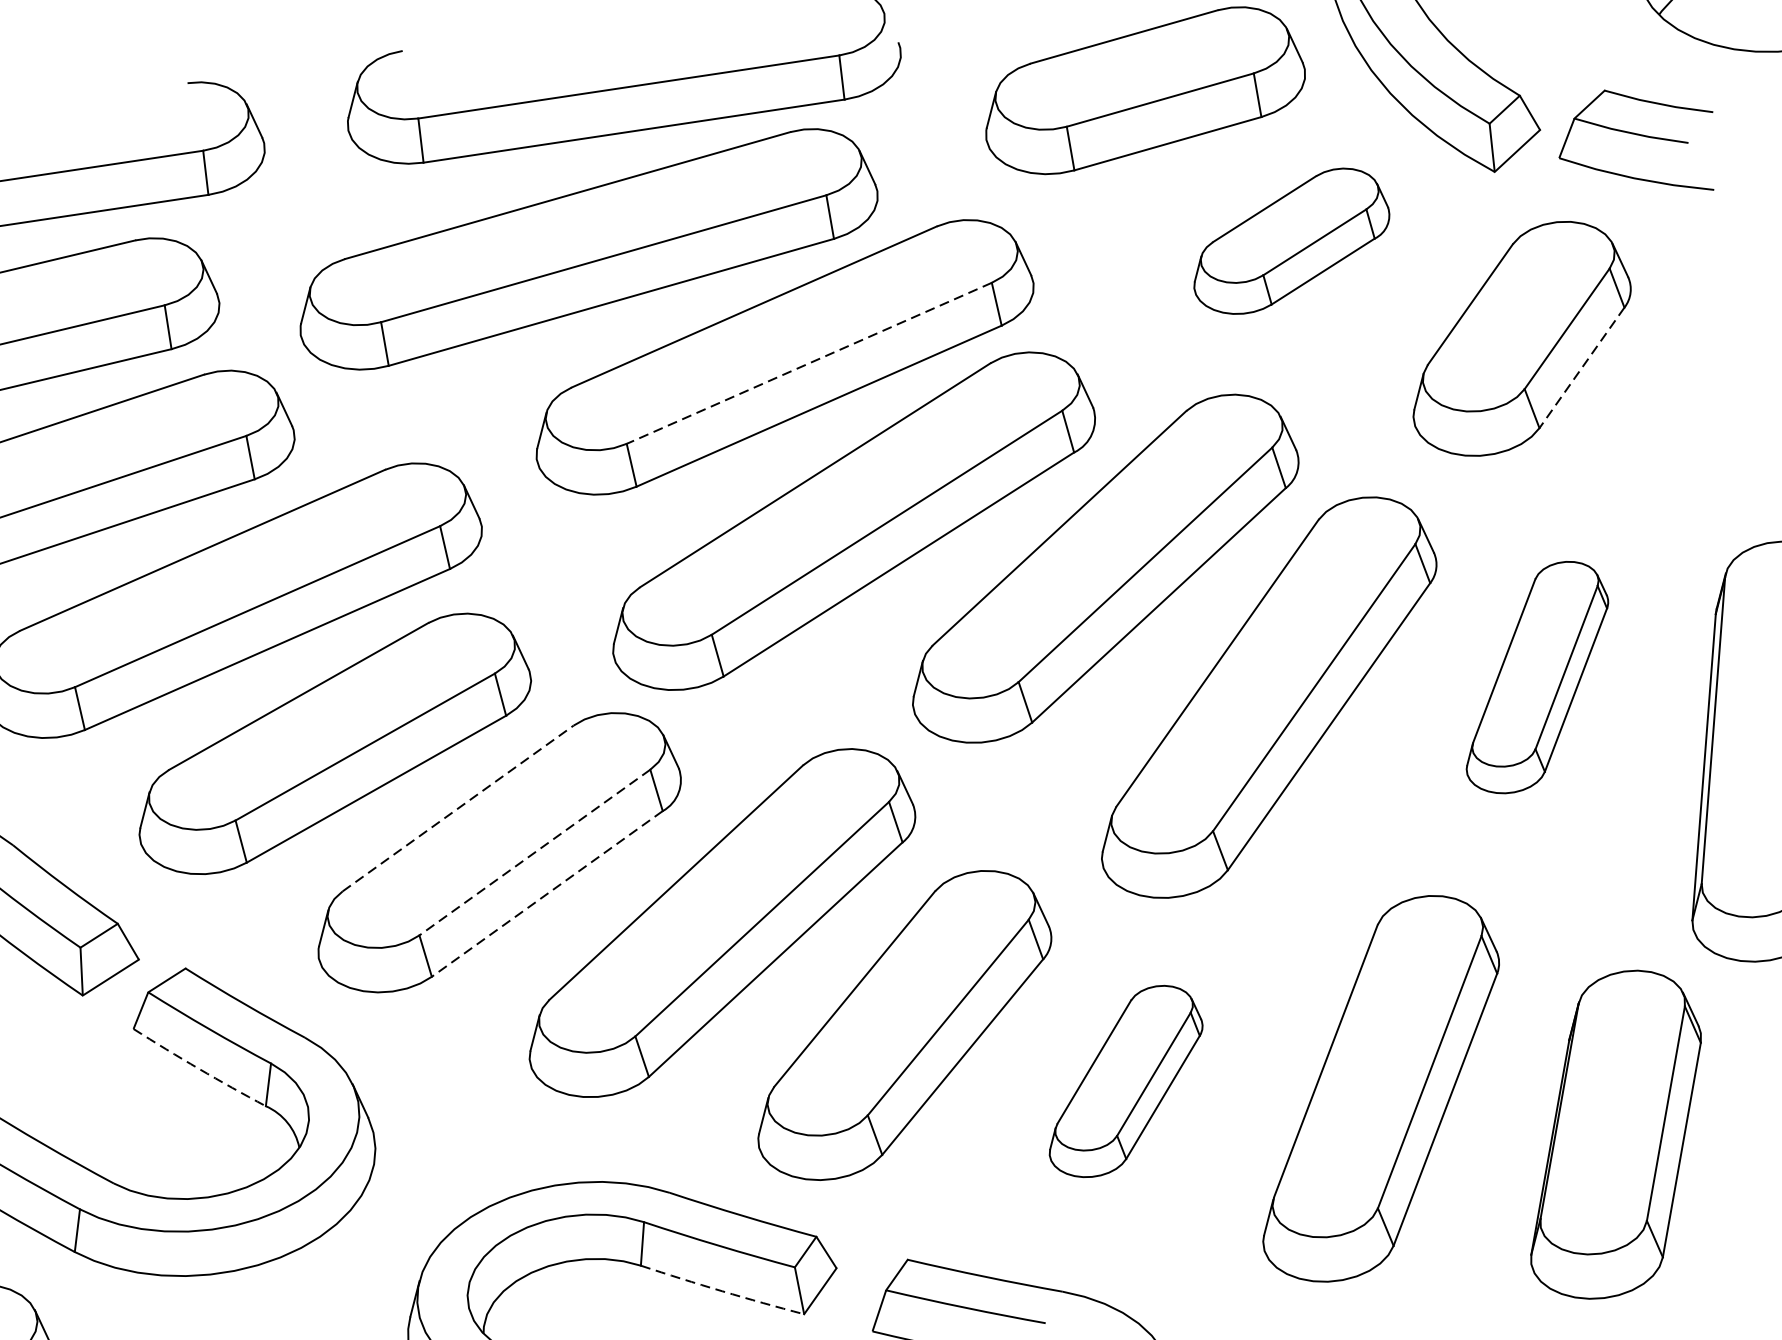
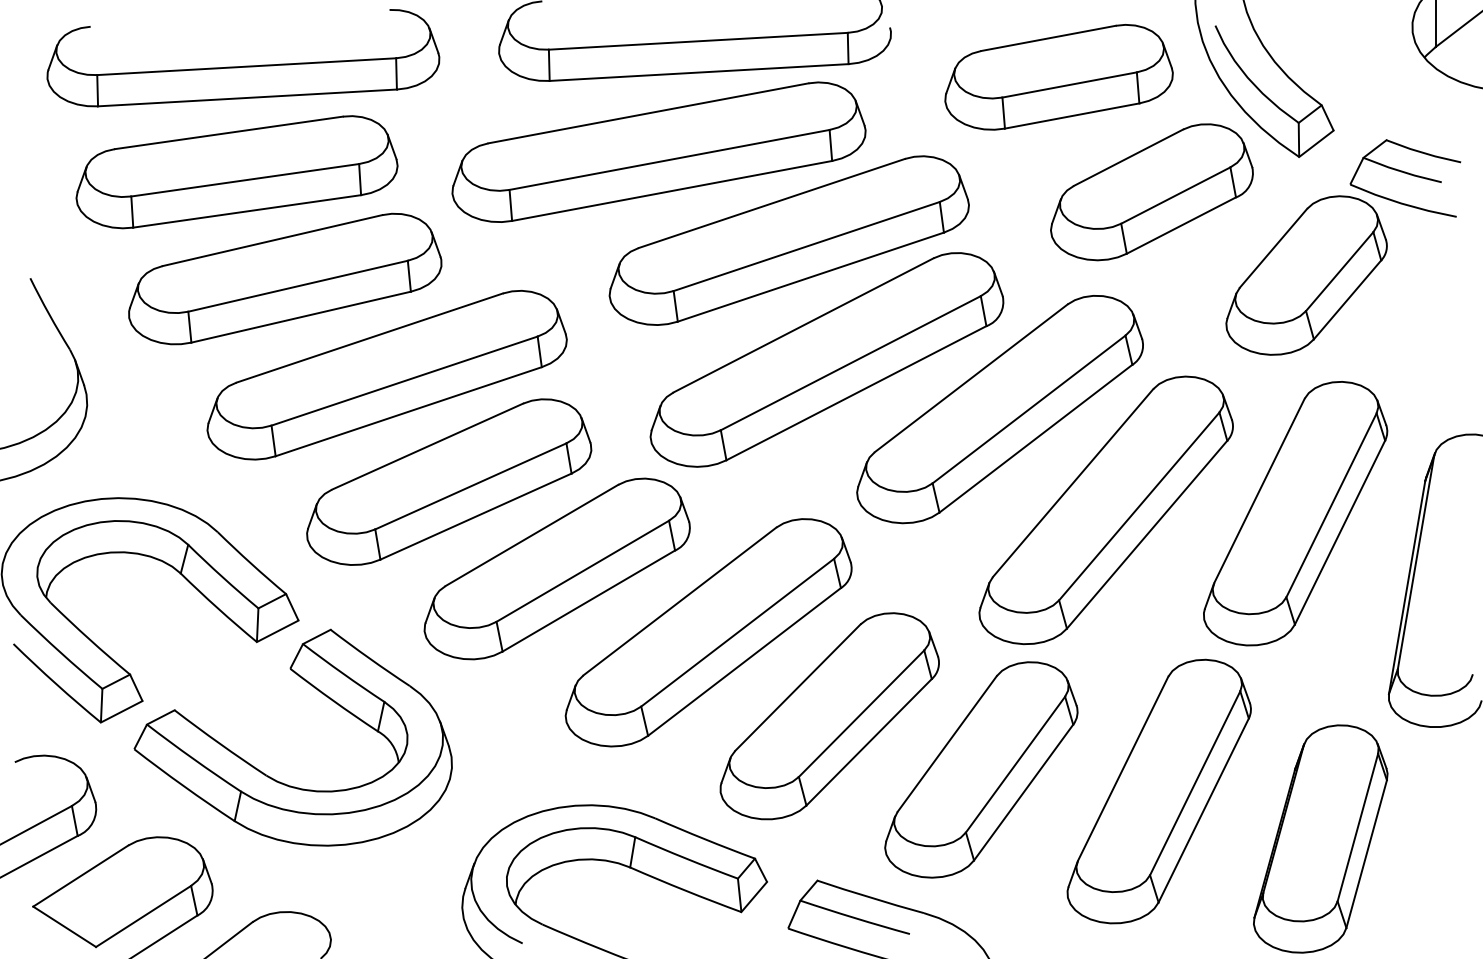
part: (1636, 142) -> (1405, 178), moved
part: (1290, 241) -> (1151, 192), size x1.43
line: (808, 363) -> (806, 246), dashed -> solid
line: (1581, 367) -> (1347, 299), dashed -> solid
part: (1536, 677) -> (1295, 513), size x1.67
line: (457, 808) -> (531, 535), dashed -> solid
line: (534, 852) -> (582, 571), dashed -> solid
line: (546, 894) -> (588, 601), dashed -> solid
arc: (198, 1068) -> (333, 700), dashed -> solid
part: (1125, 1080) -> (981, 769), size x1.67
arc: (722, 1291) -> (685, 890), dashed -> solid

